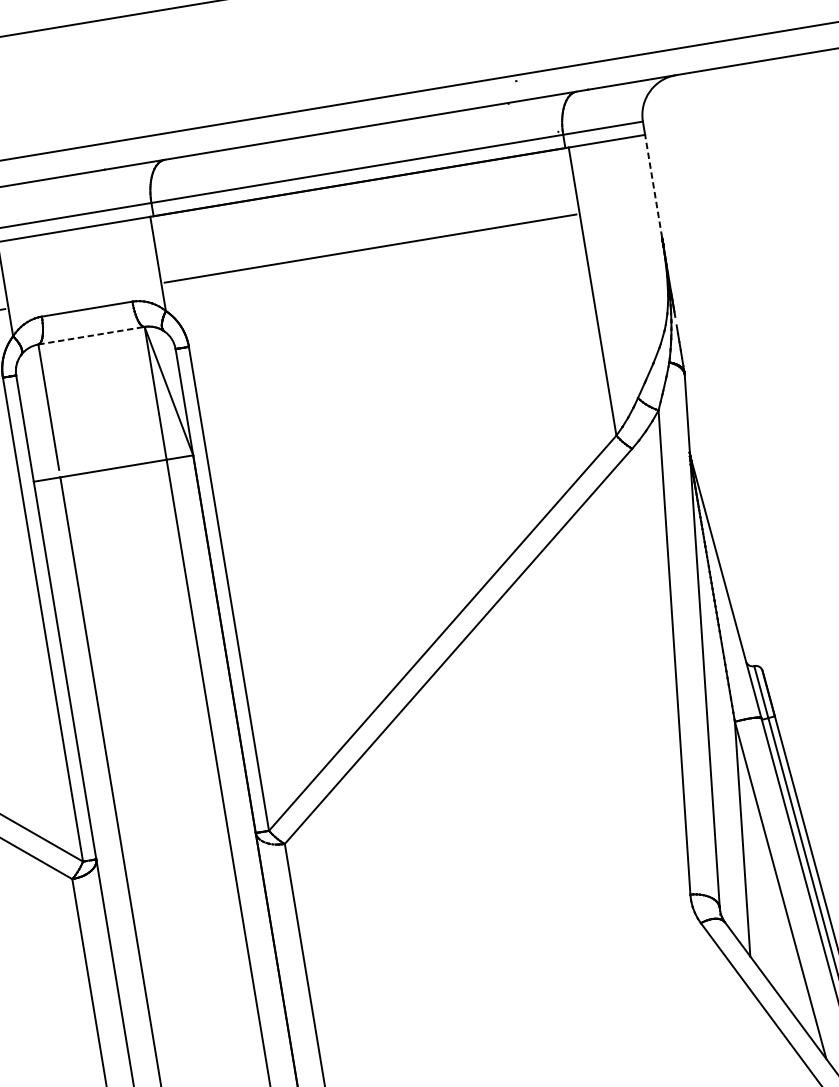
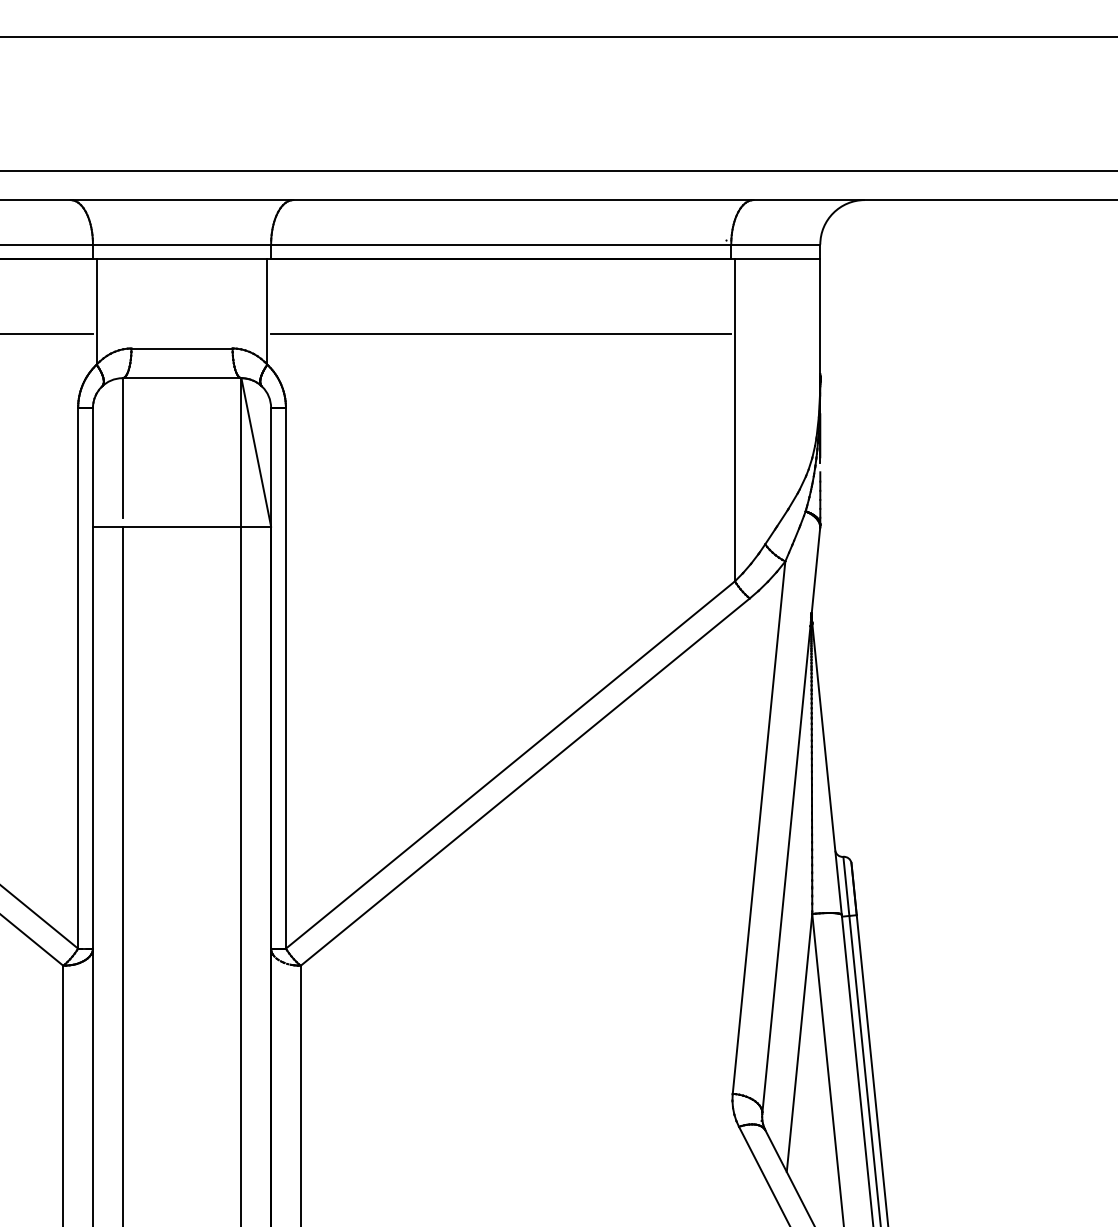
line: (653, 185) -> (820, 316), dashed -> solid
line: (91, 335) -> (182, 378), dashed -> solid

